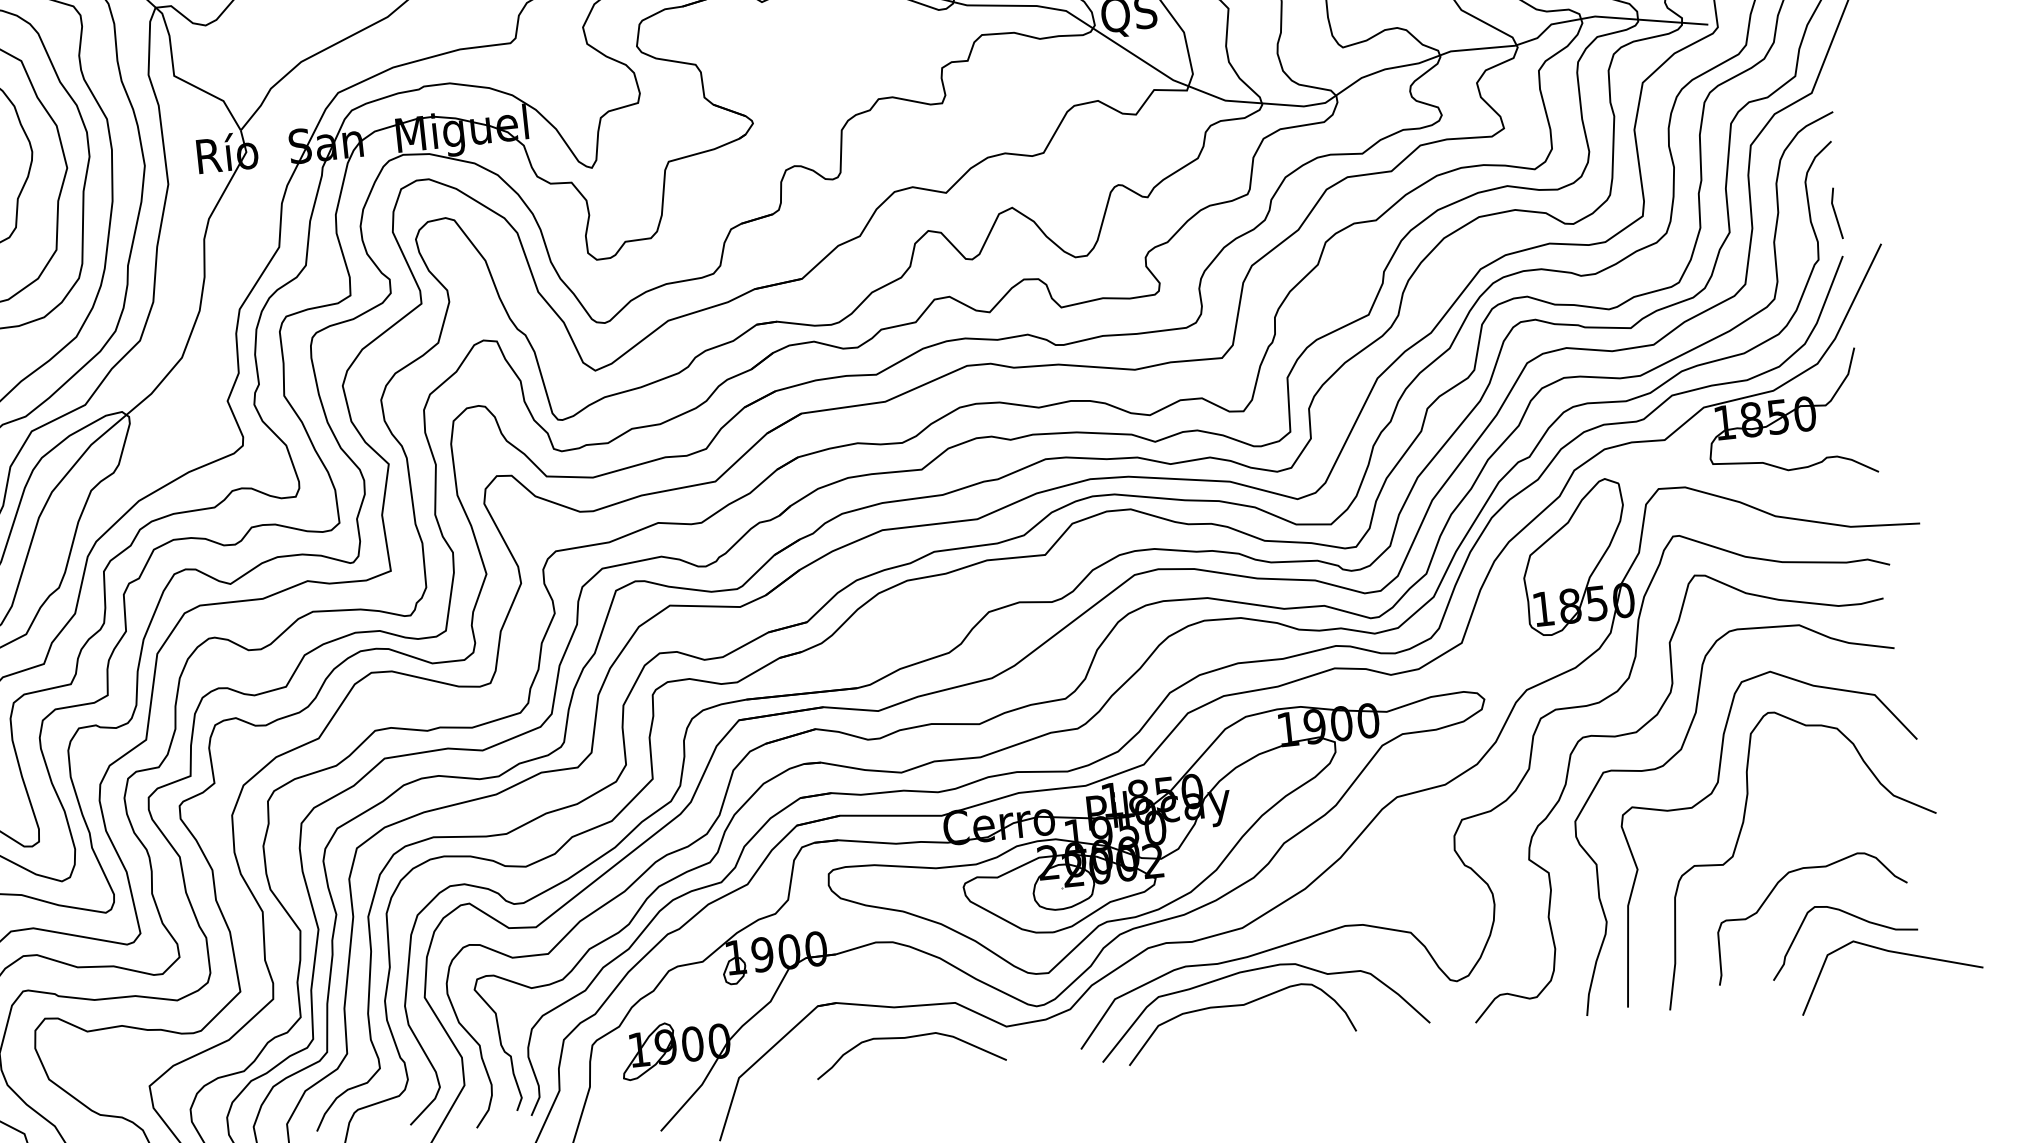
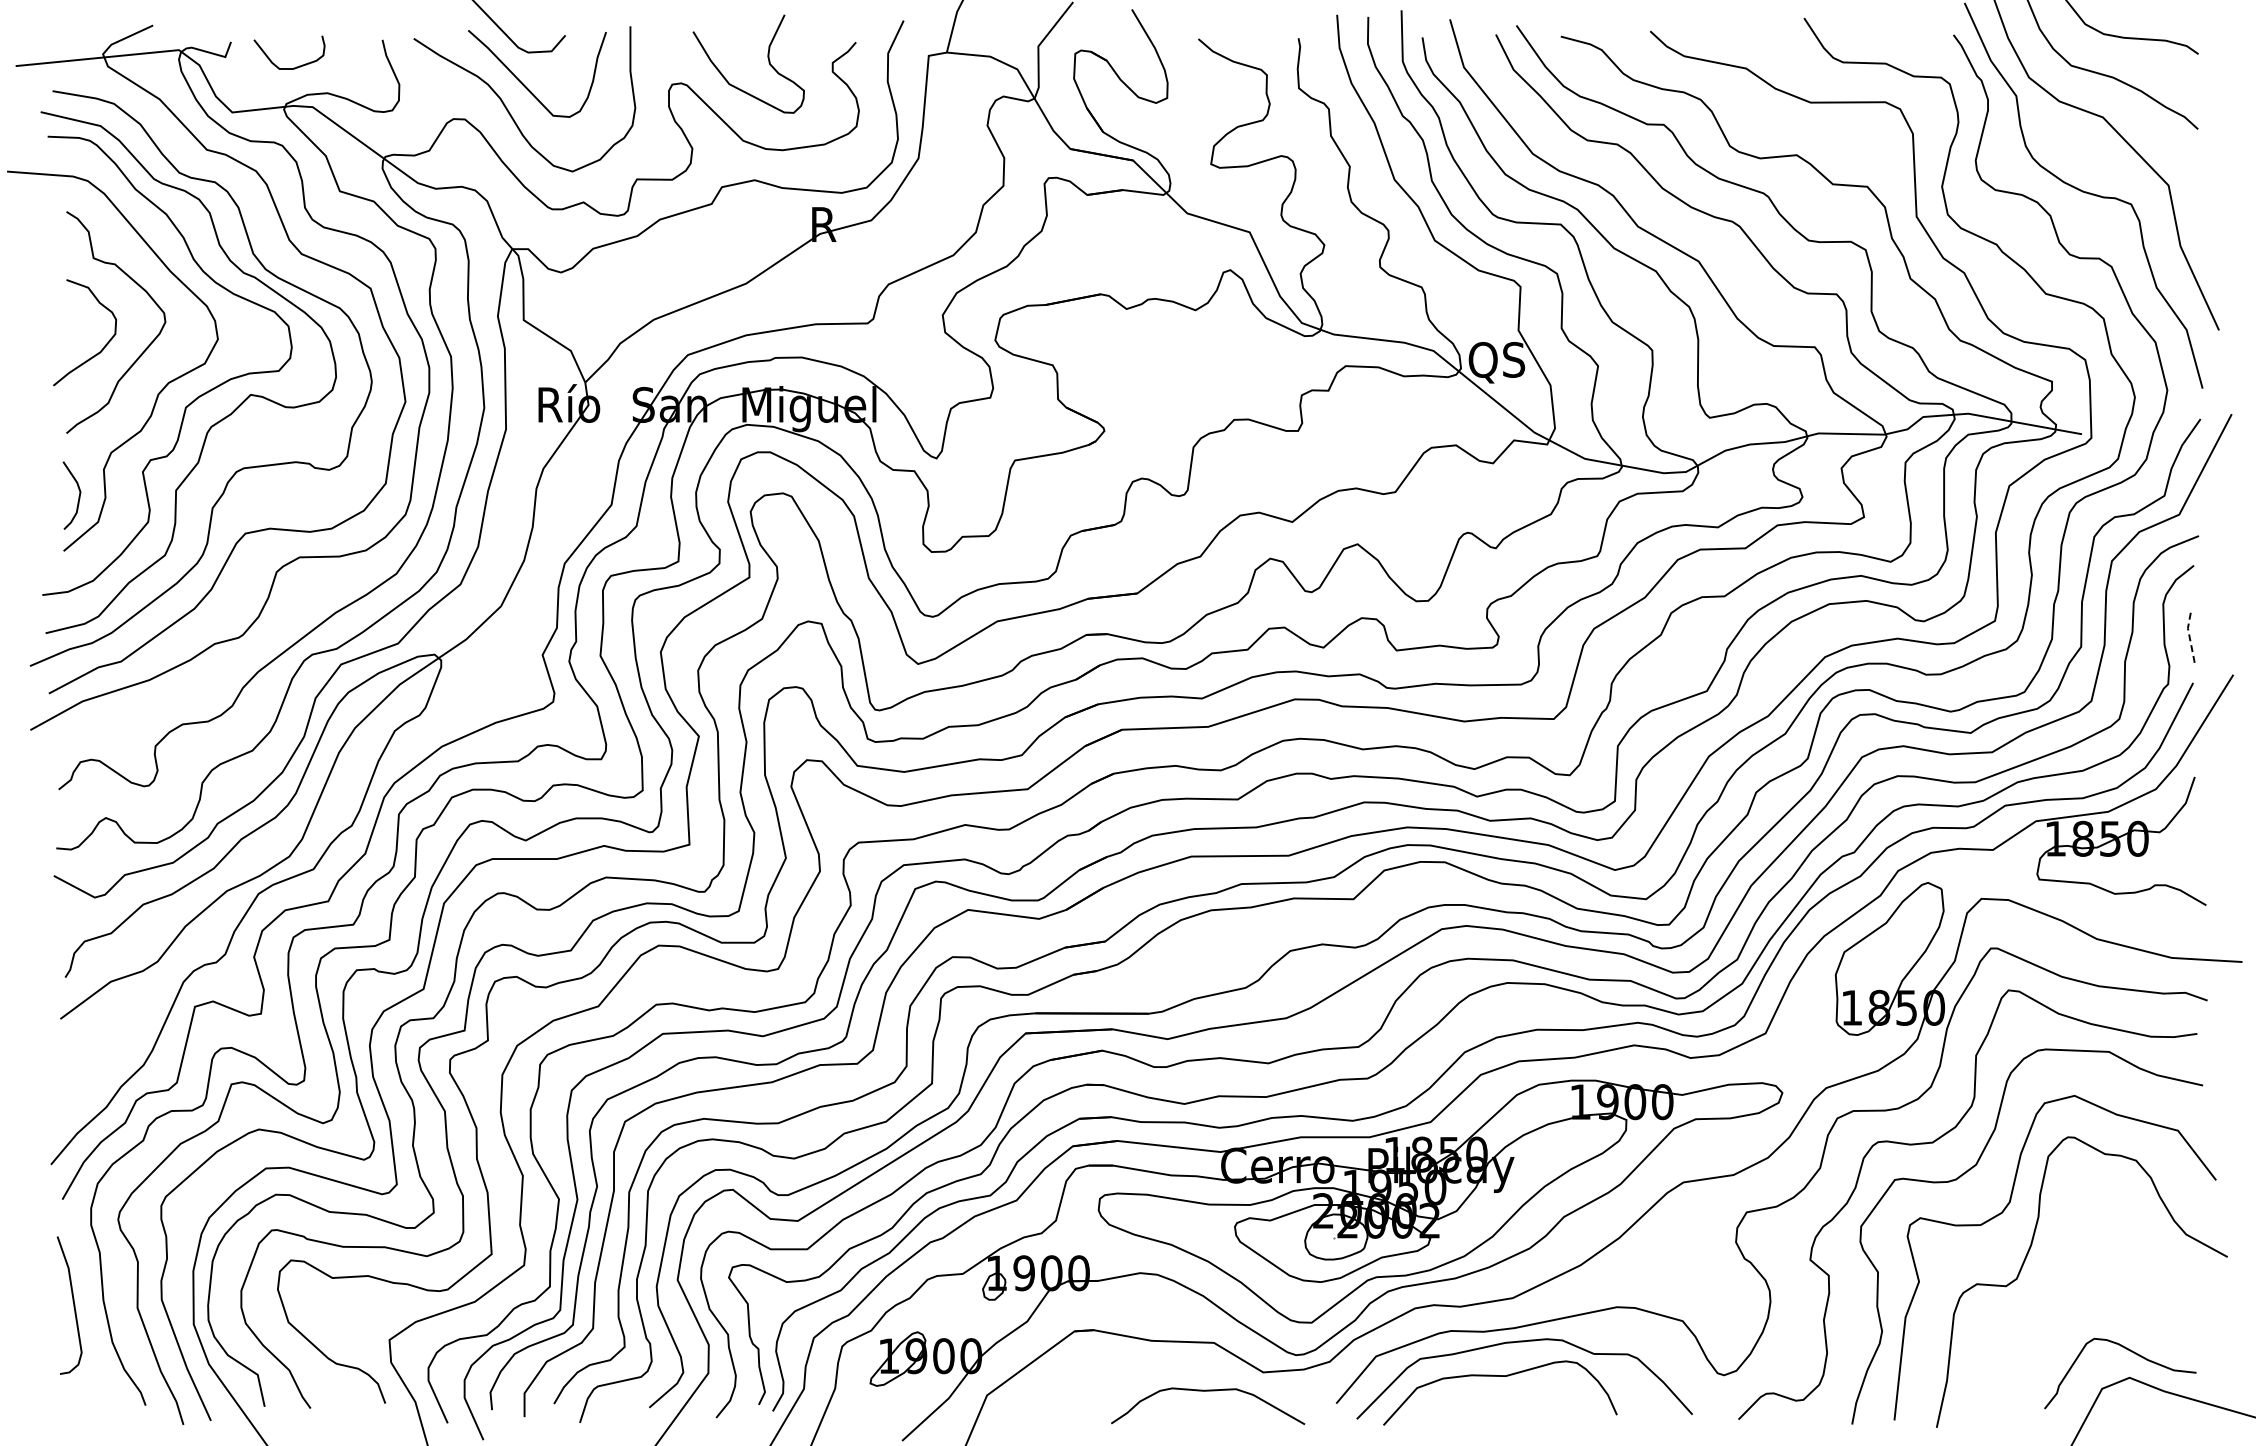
line: (1834, 212) -> (2189, 638), solid -> dashed
curve: (1771, 894) -> (2051, 1321), removed
curve: (909, 1038) -> (1208, 1391), moved

